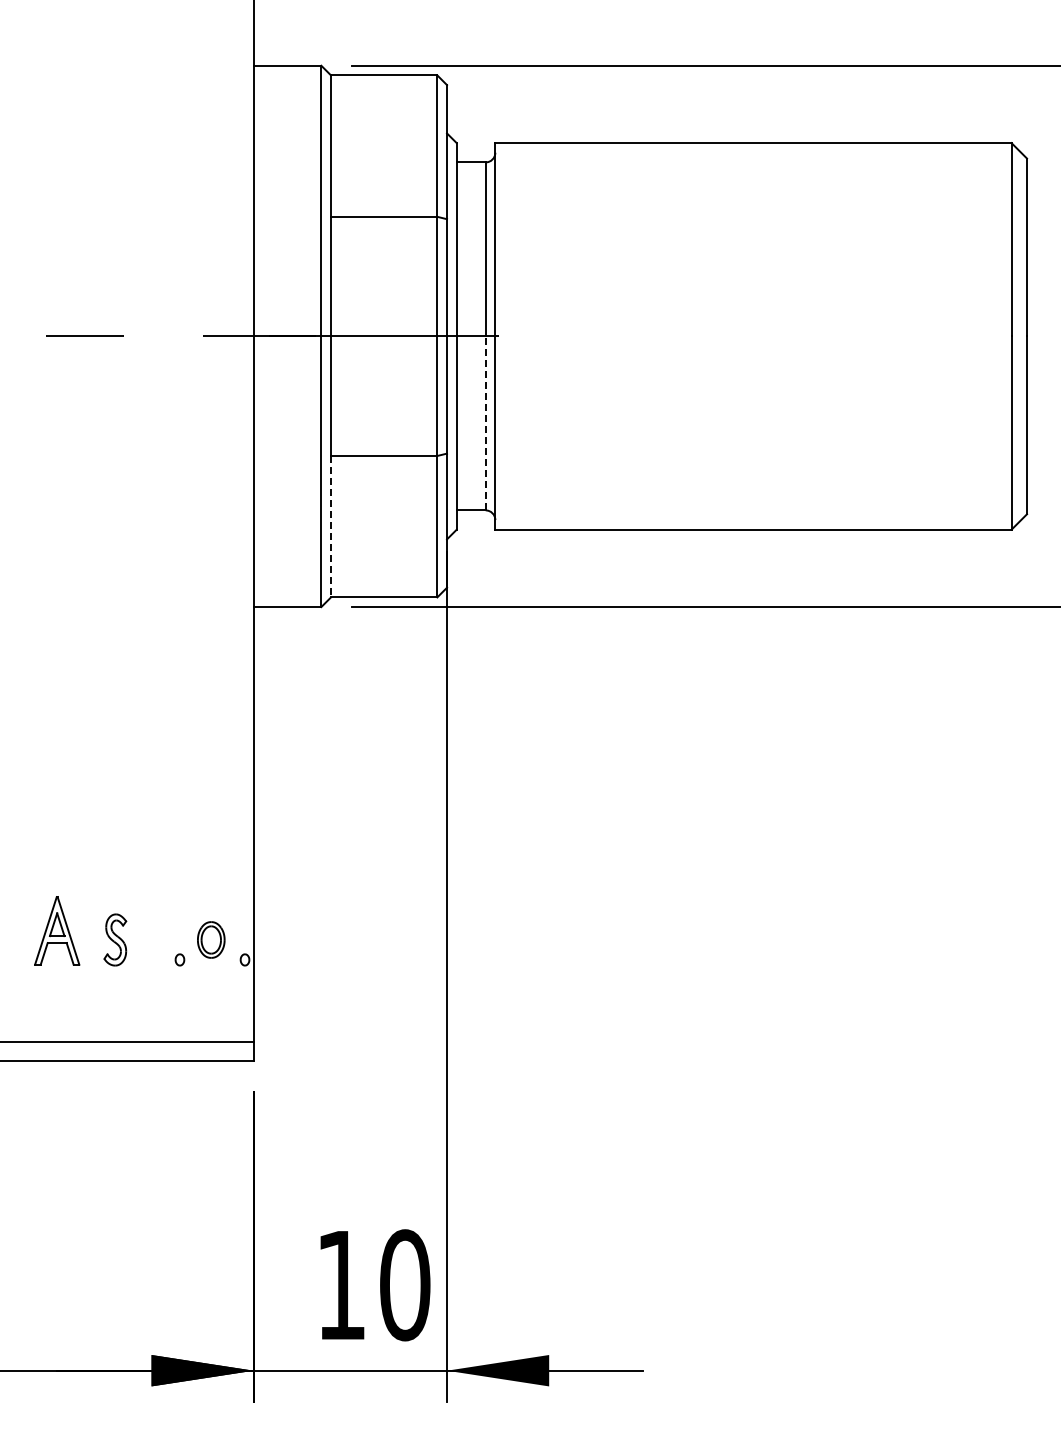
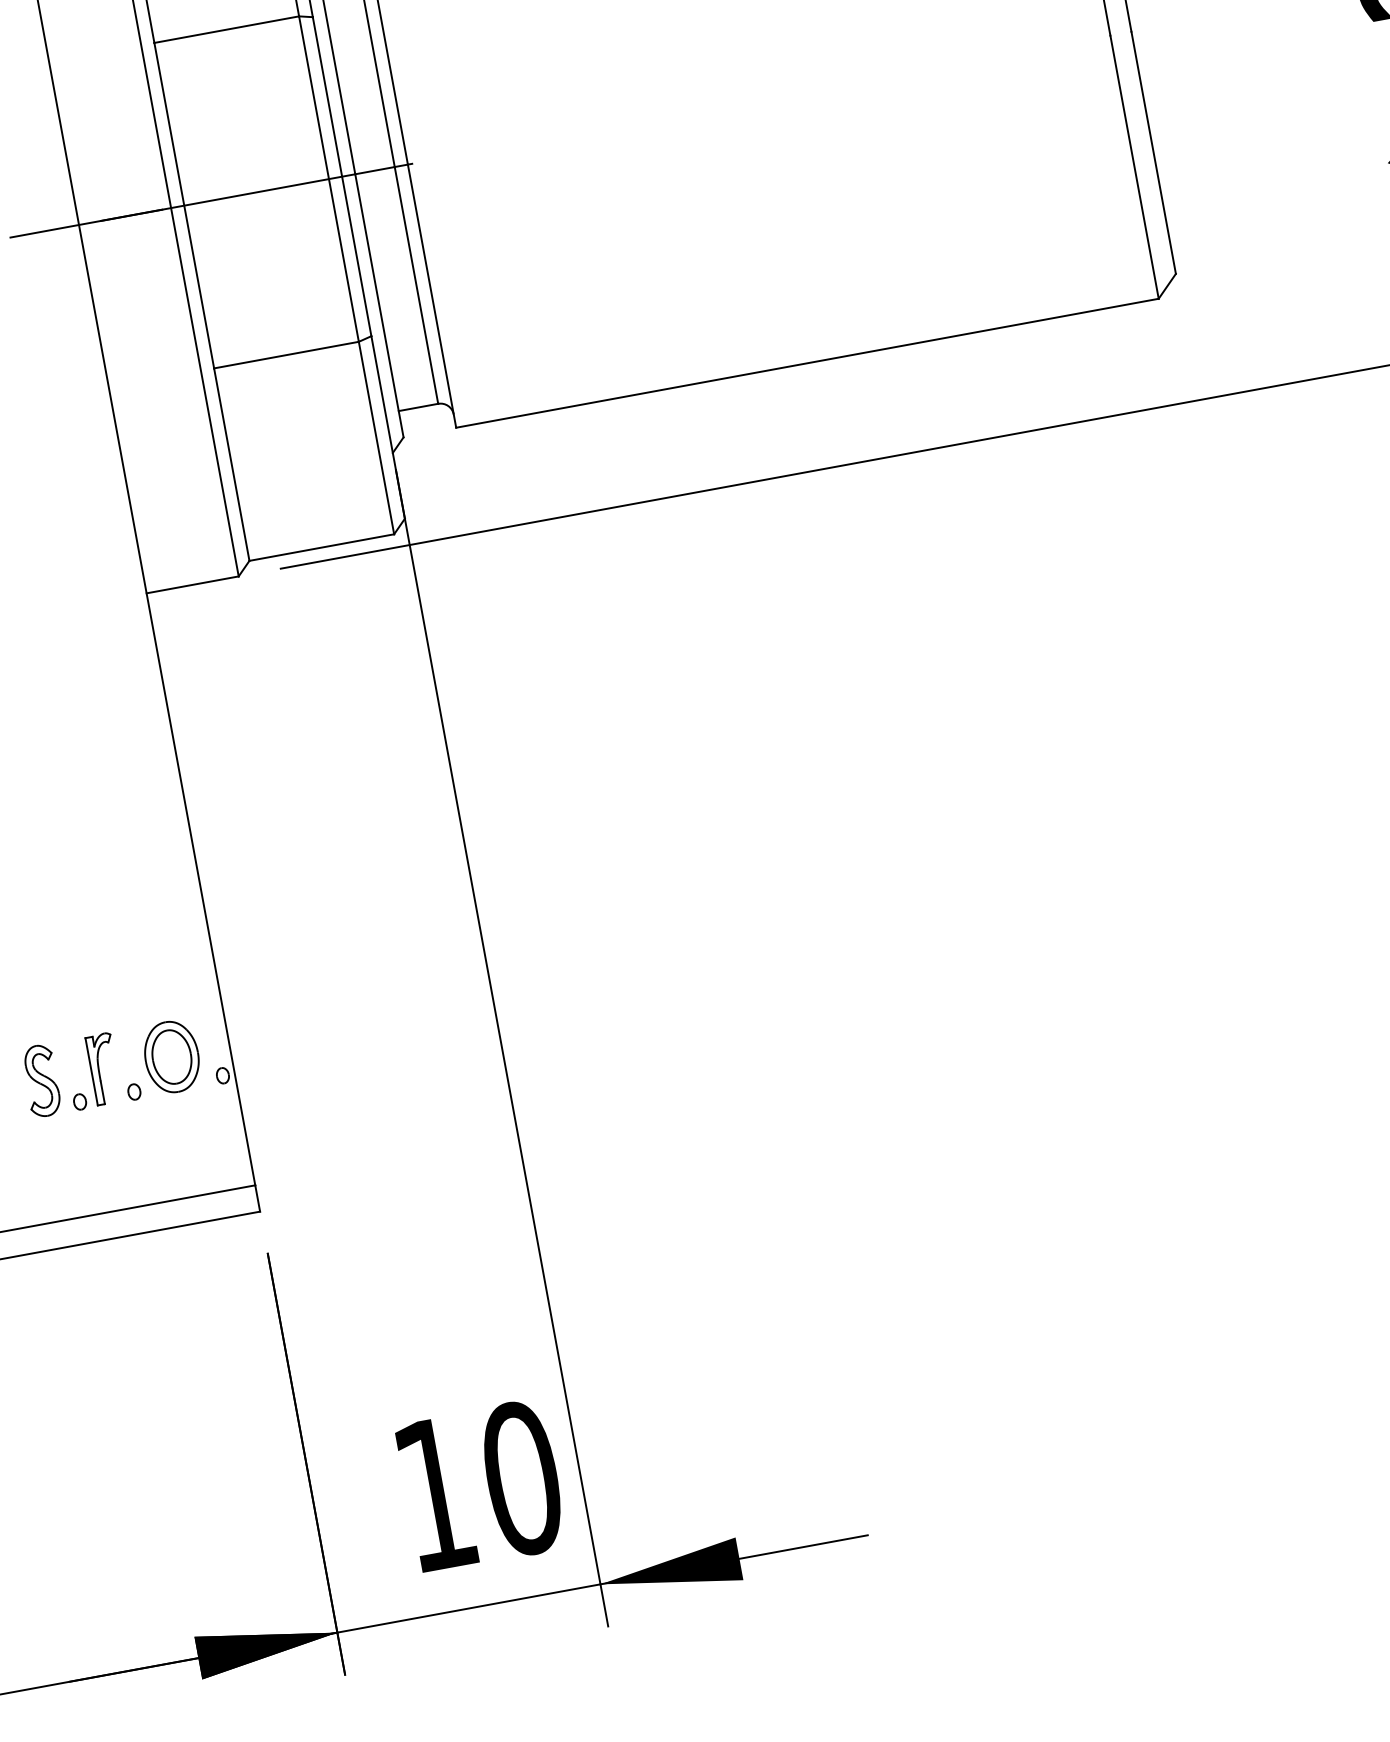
line: (485, 423) -> (416, 285), dashed -> solid
line: (331, 526) -> (232, 464), dashed -> solid
part: (152, 939) -> (91, 1071), added
part: (211, 939) -> (172, 1056), size x1.43

